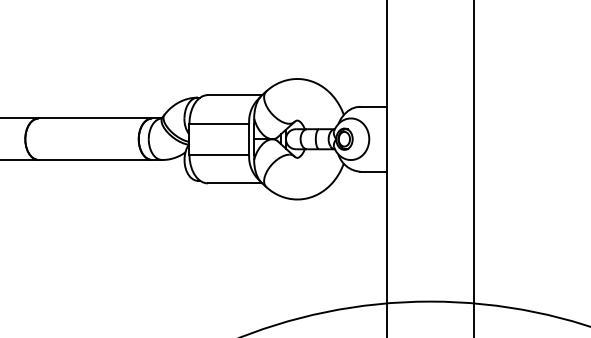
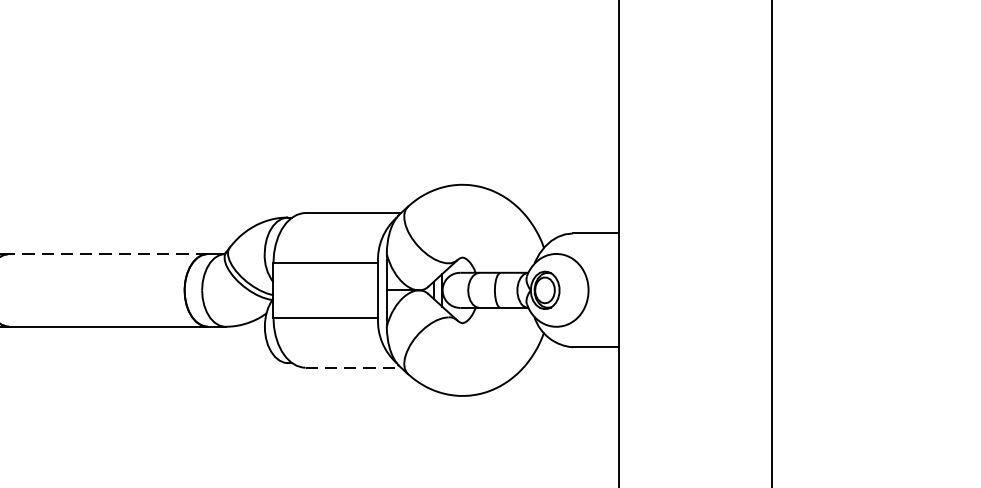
line: (95, 118) -> (108, 254), solid -> dashed
line: (235, 183) -> (354, 367), solid -> dashed

